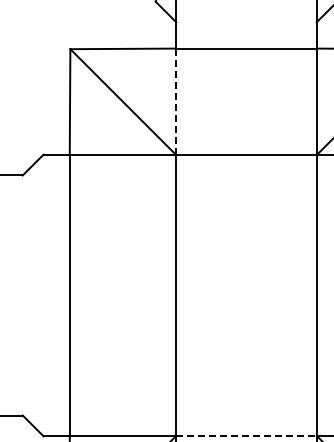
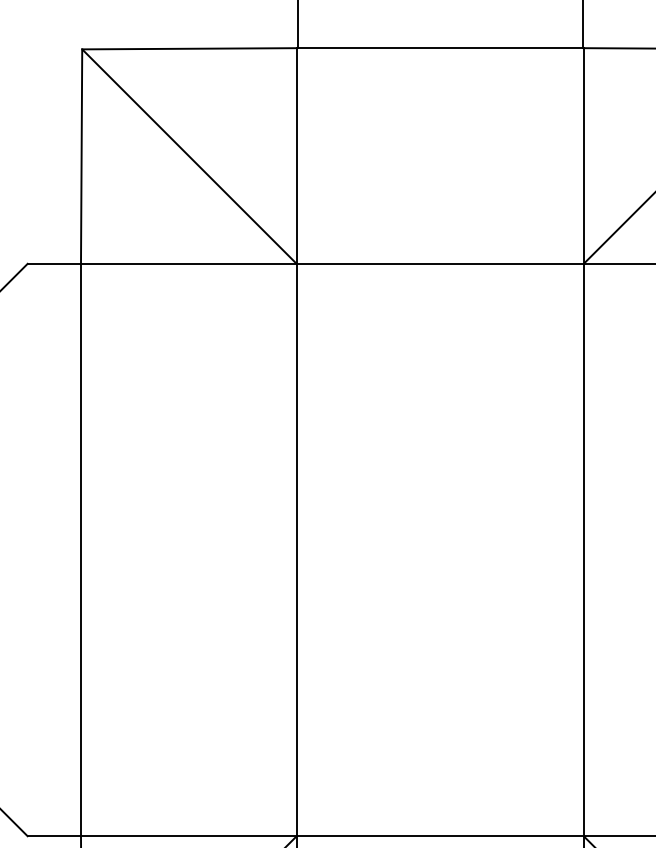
line: (175, 101) -> (295, 155), dashed -> solid
line: (246, 436) -> (440, 836), dashed -> solid

